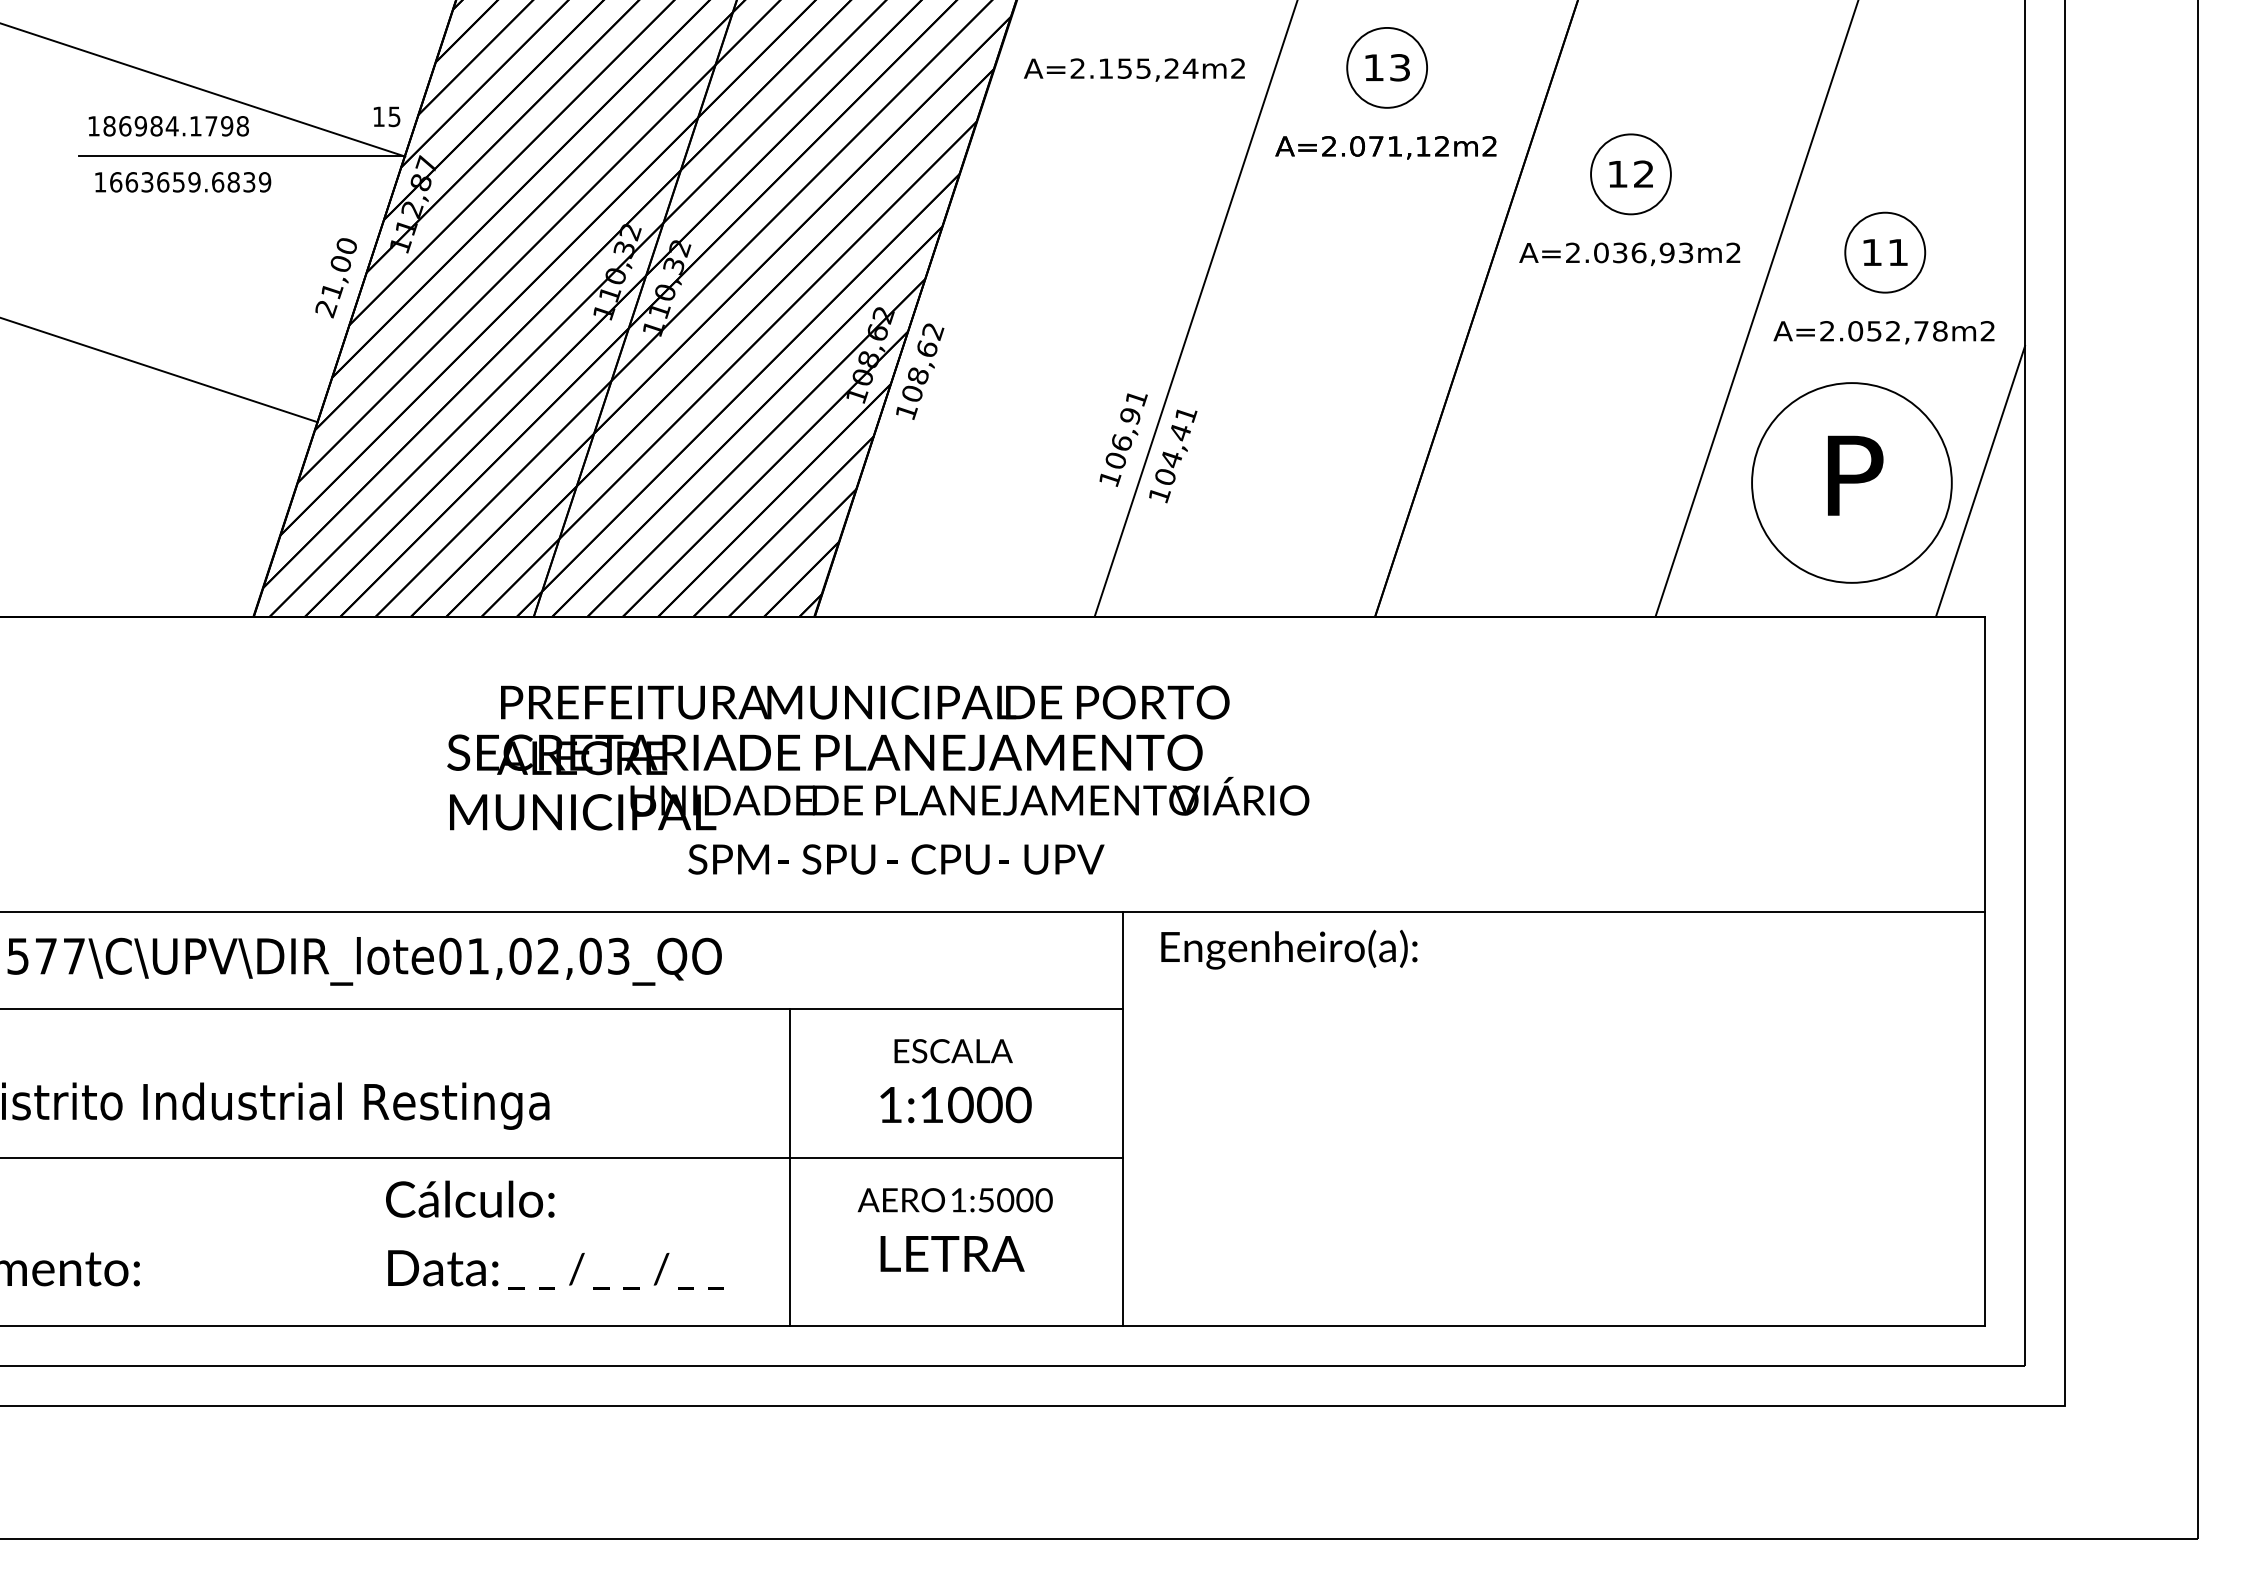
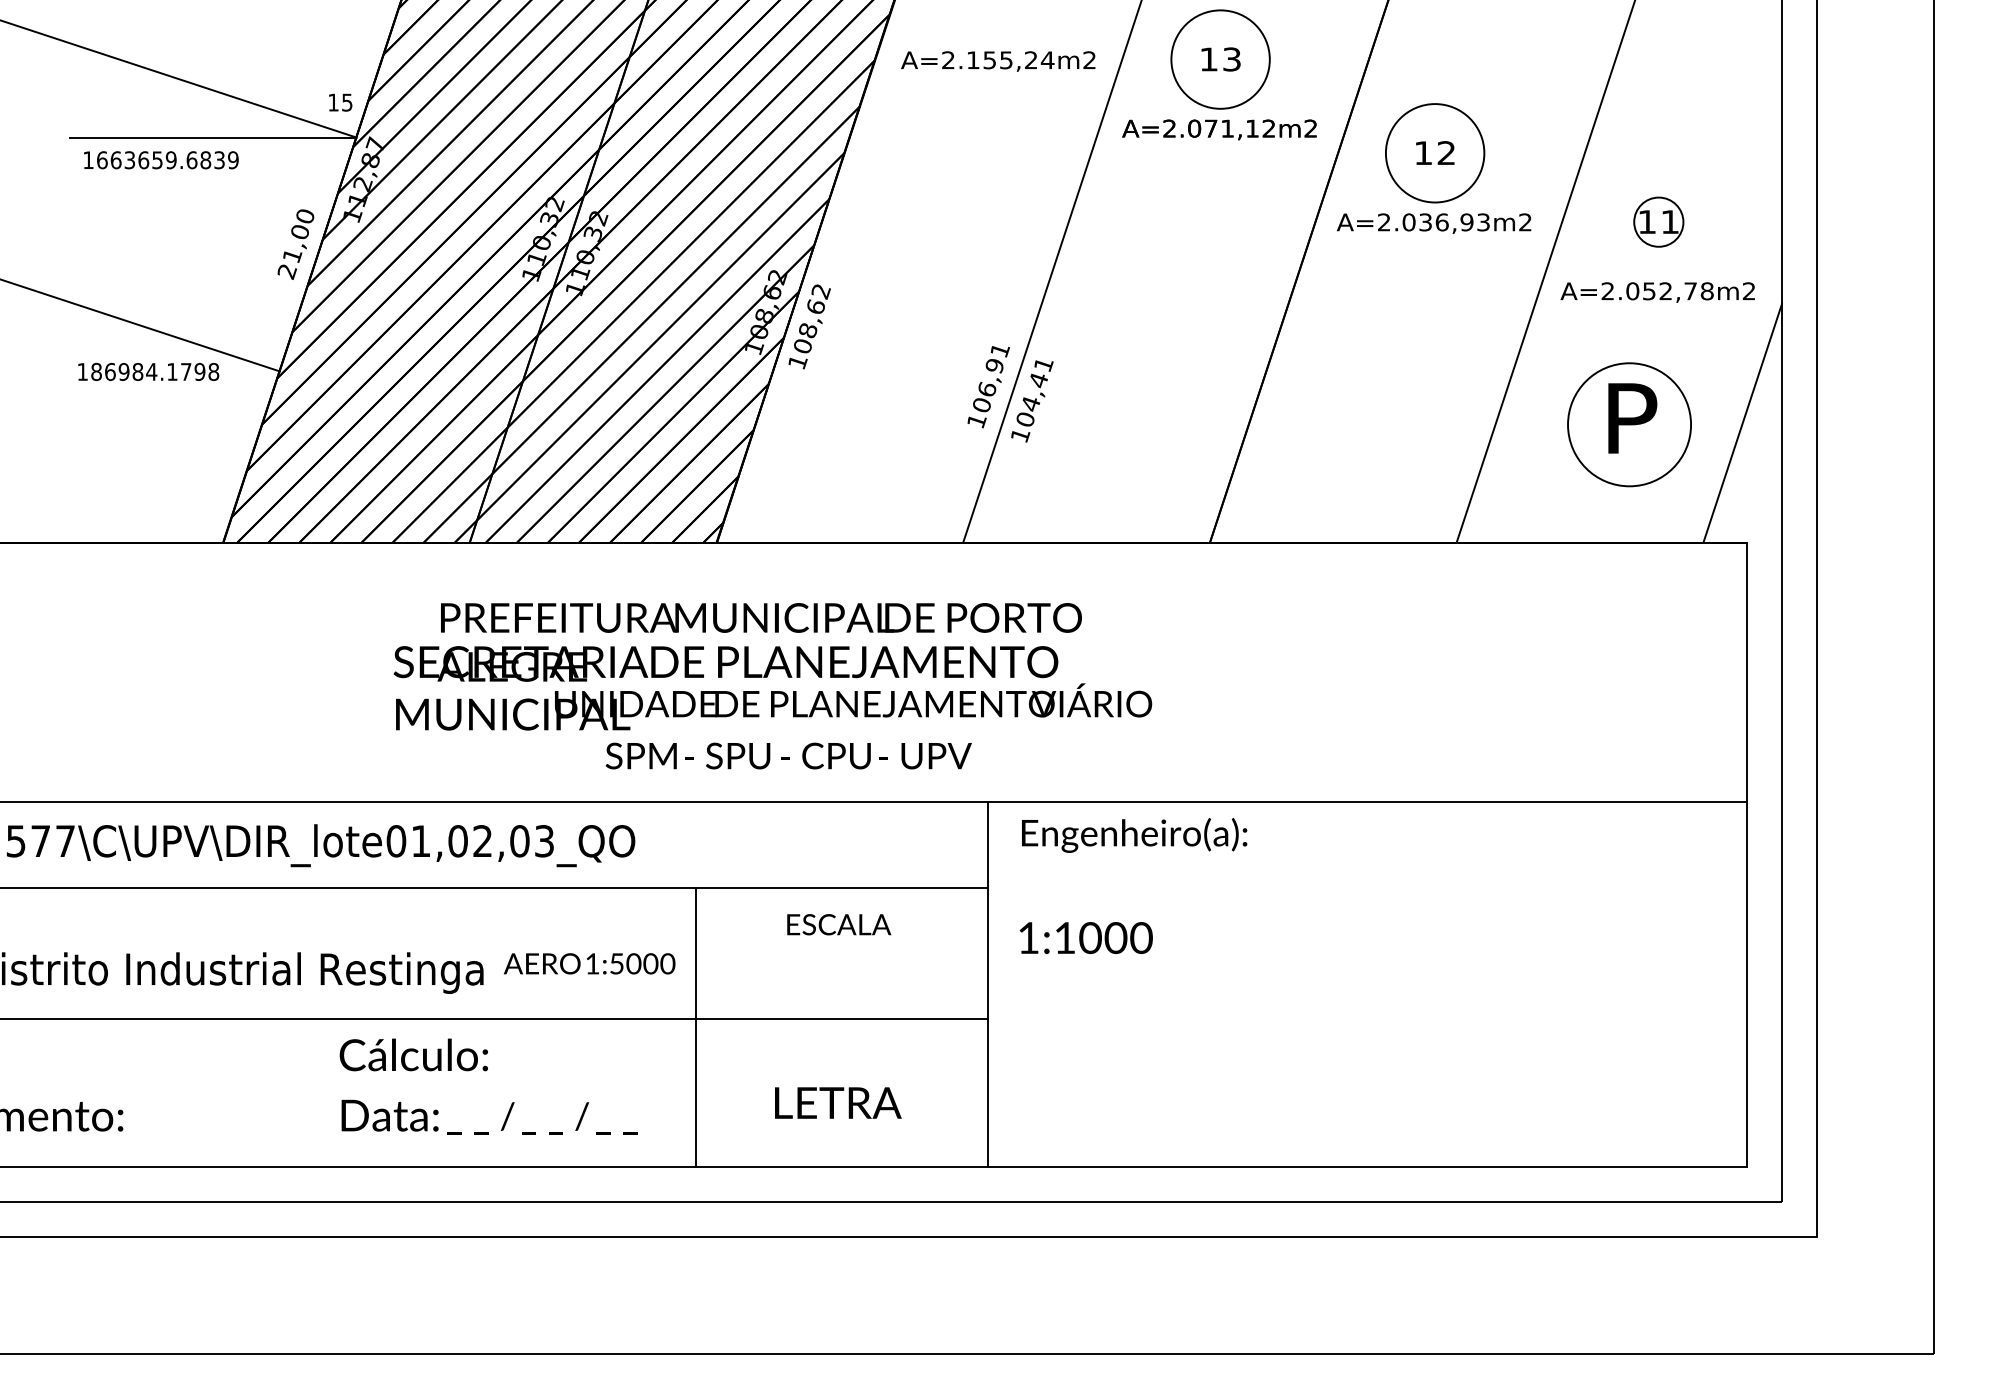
circle: (1387, 67) -> (1220, 59), size x1.4
text: (168, 125) -> (148, 371), moved
circle: (1630, 174) -> (1434, 153), size x1.4
circle: (1884, 253) -> (1658, 222), size x0.7
circle: (1851, 482) -> (1629, 424), size x0.7
text: (955, 1104) -> (1085, 937), moved
text: (955, 1199) -> (589, 963), moved

